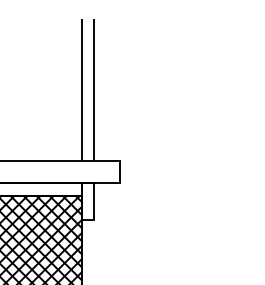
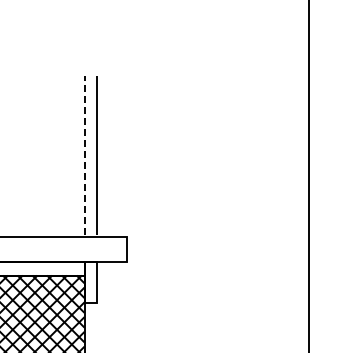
line: (82, 89) -> (84, 155), solid -> dashed

